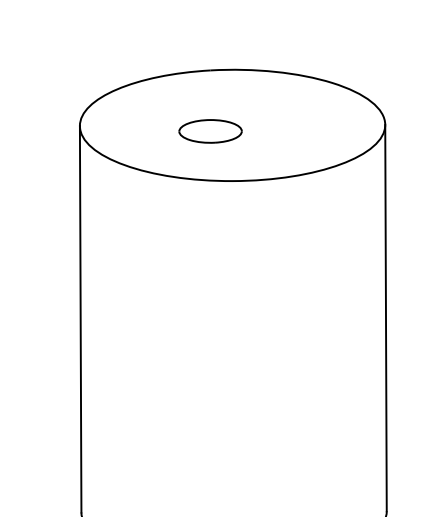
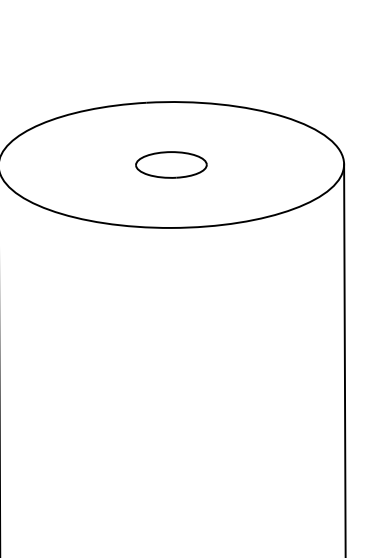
part: (210, 131) -> (171, 165), moved

